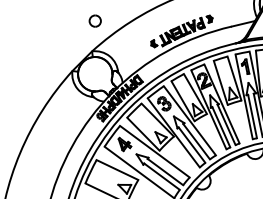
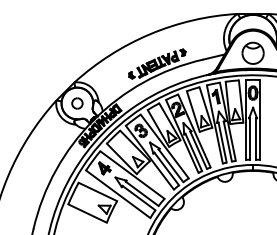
part: (95, 21) -> (77, 103), moved

